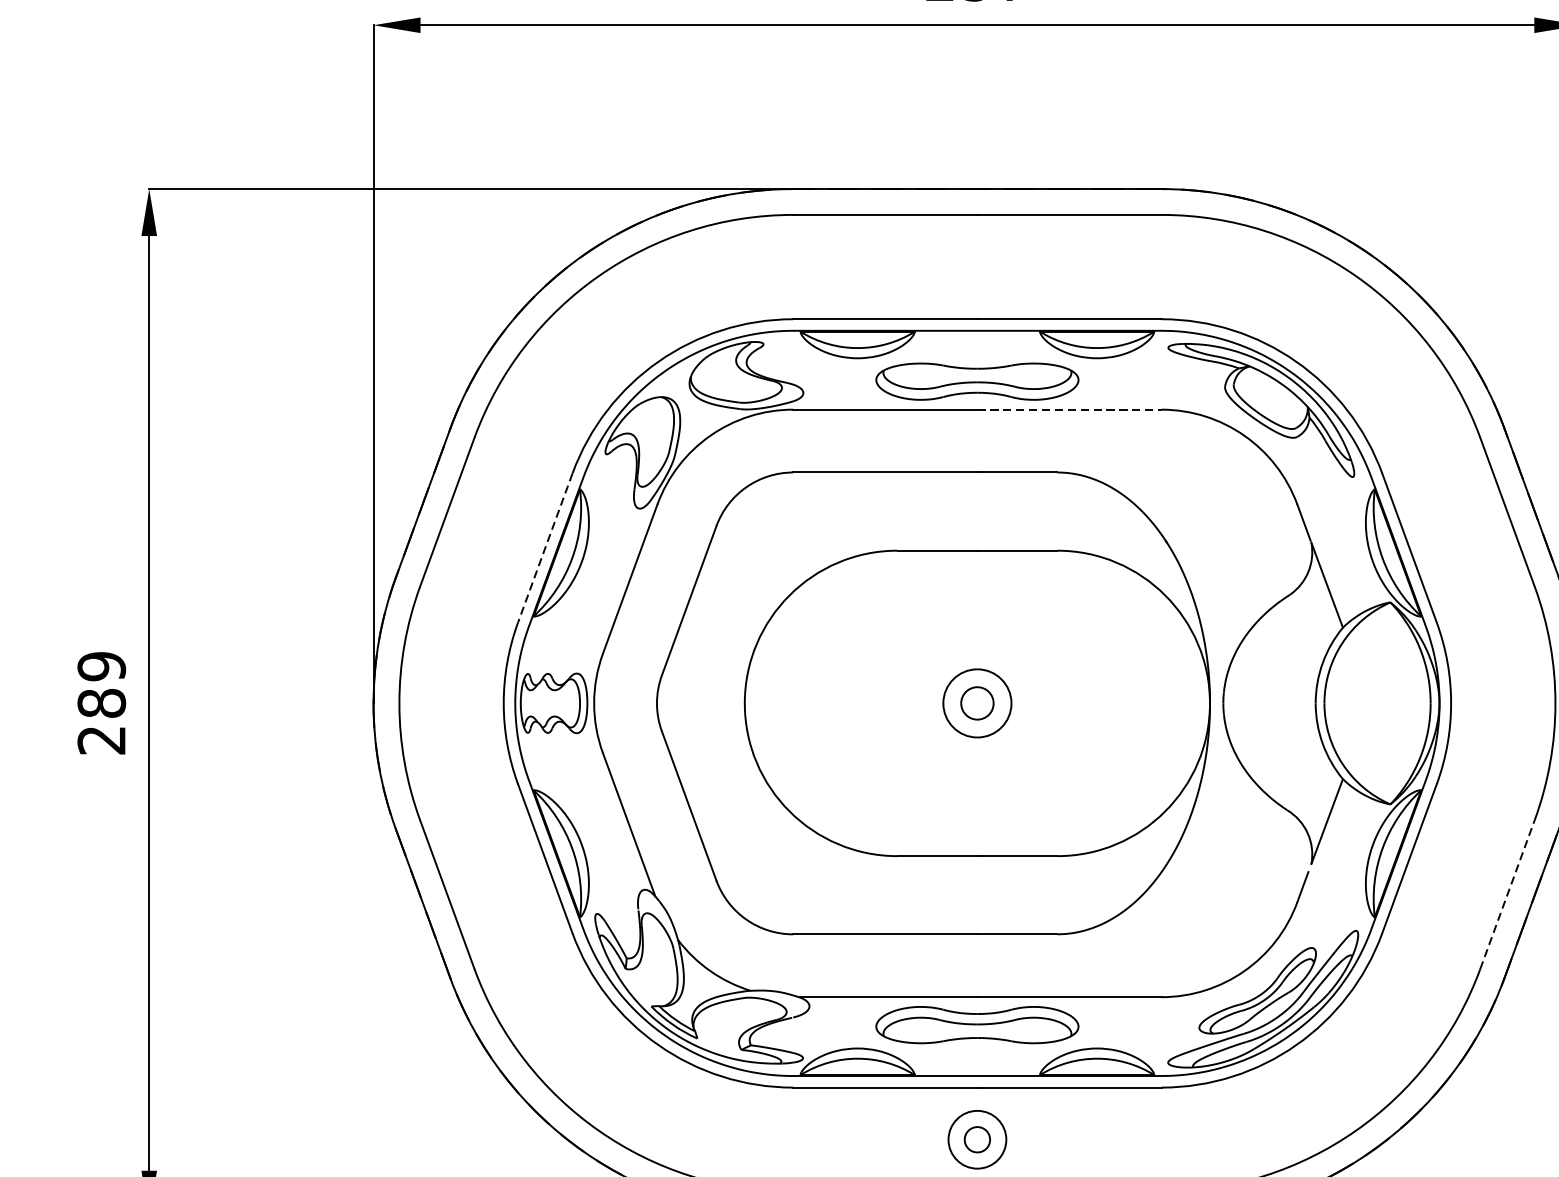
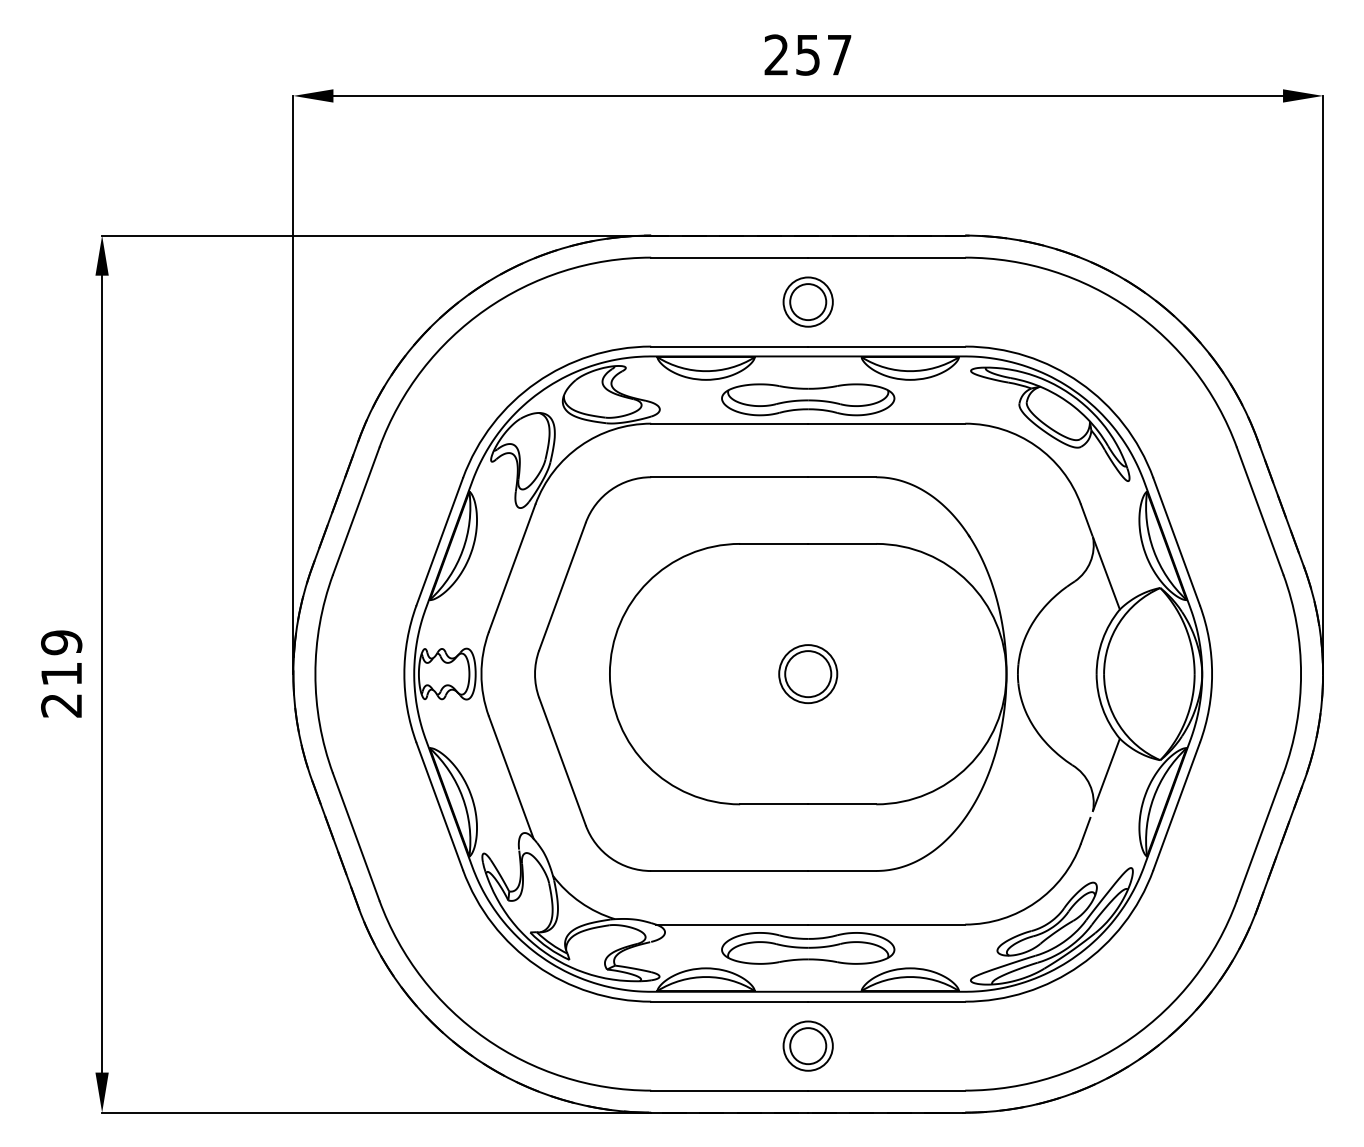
part: (976, 266) -> (807, 301), added
line: (1069, 409) -> (886, 423), dashed -> solid
line: (544, 547) -> (439, 541), dashed -> solid
text: (101, 702) -> (61, 673), 289 -> 219
circle: (977, 703) -> (808, 674), size x1.67
line: (1507, 895) -> (1260, 837), dashed -> solid
circle: (977, 1140) -> (808, 1046), size x1.67

